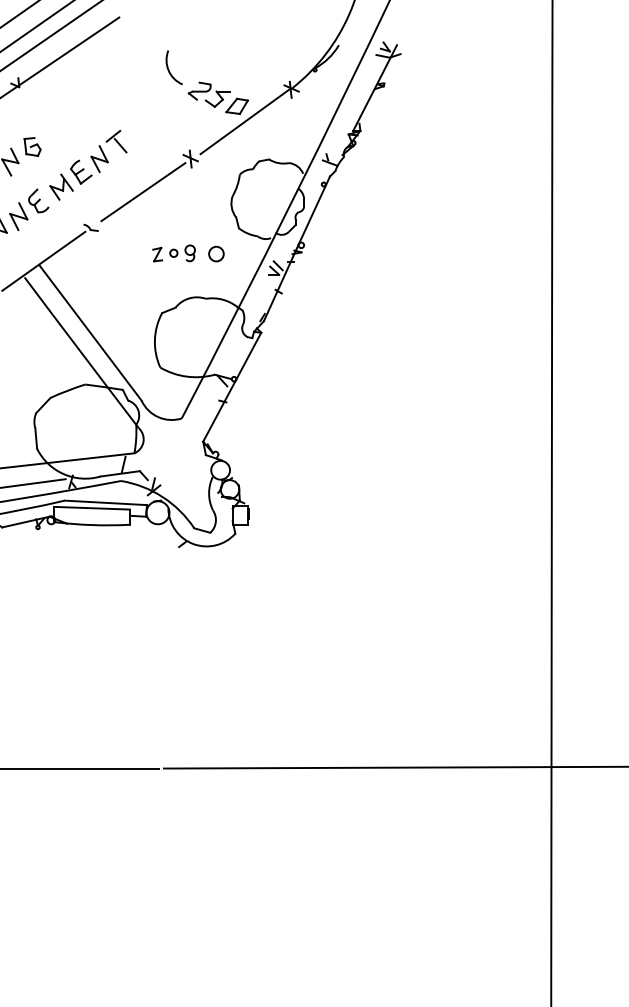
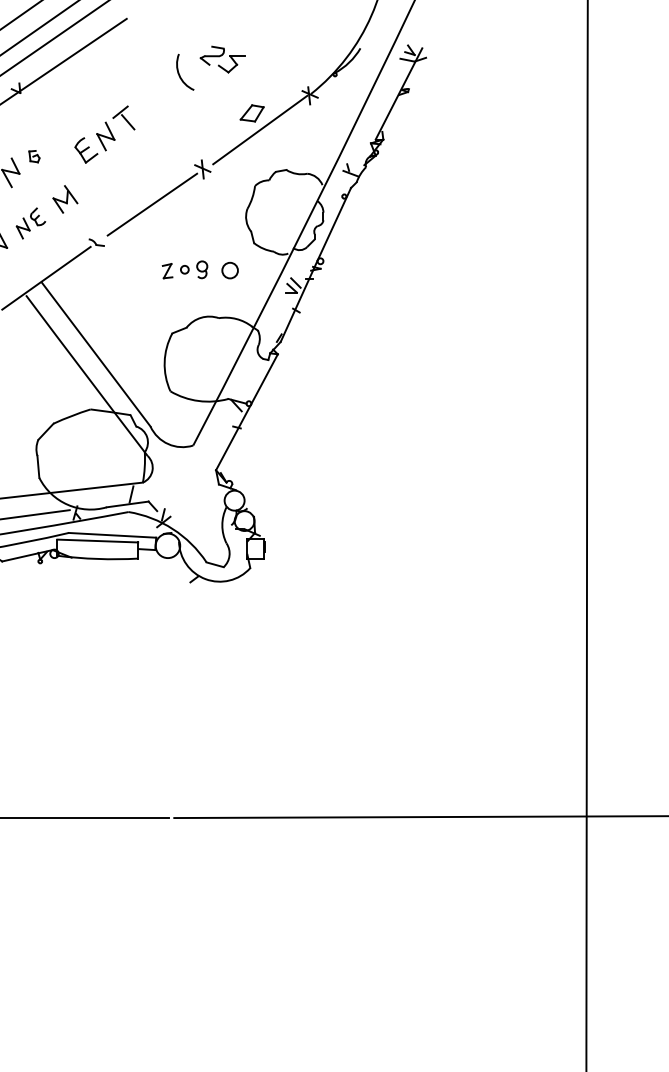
part: (208, 94) -> (221, 59), moved
part: (32, 146) -> (34, 156), size x0.6
part: (98, 156) -> (104, 133), moved
part: (29, 209) -> (31, 223), size x0.7

